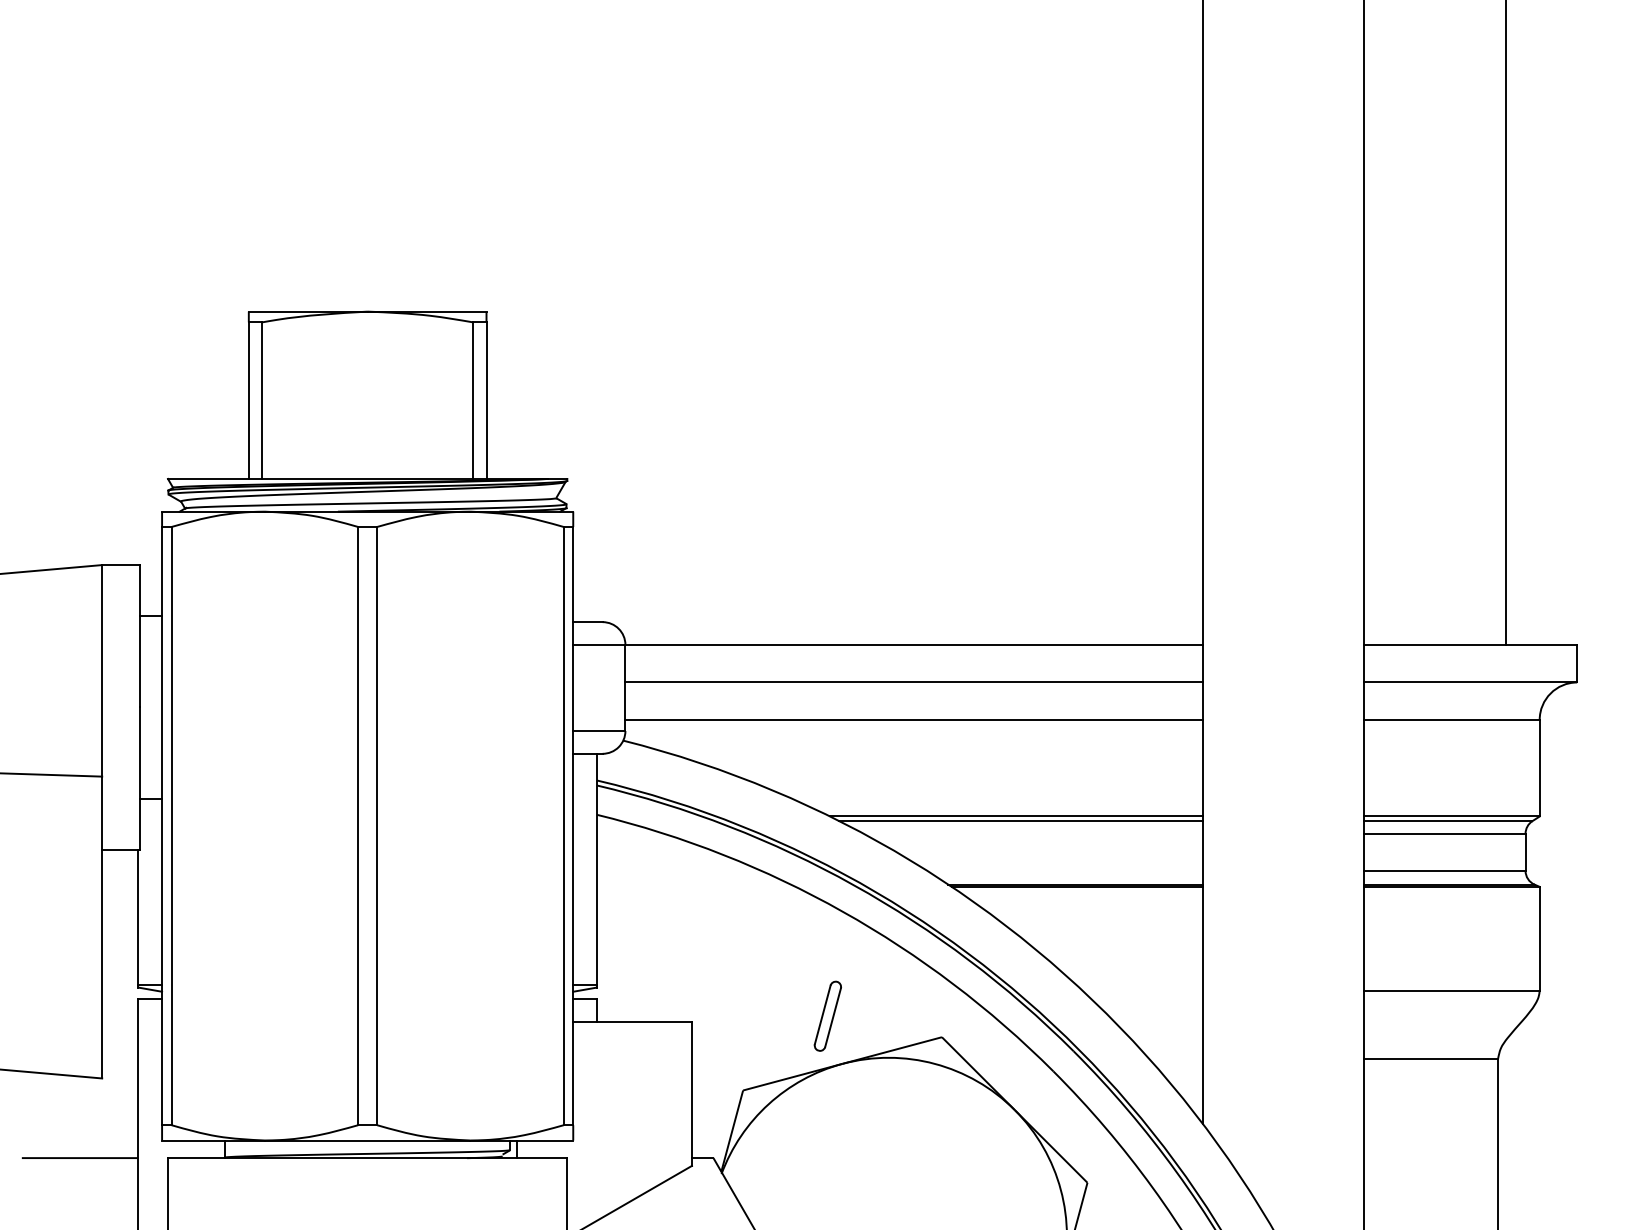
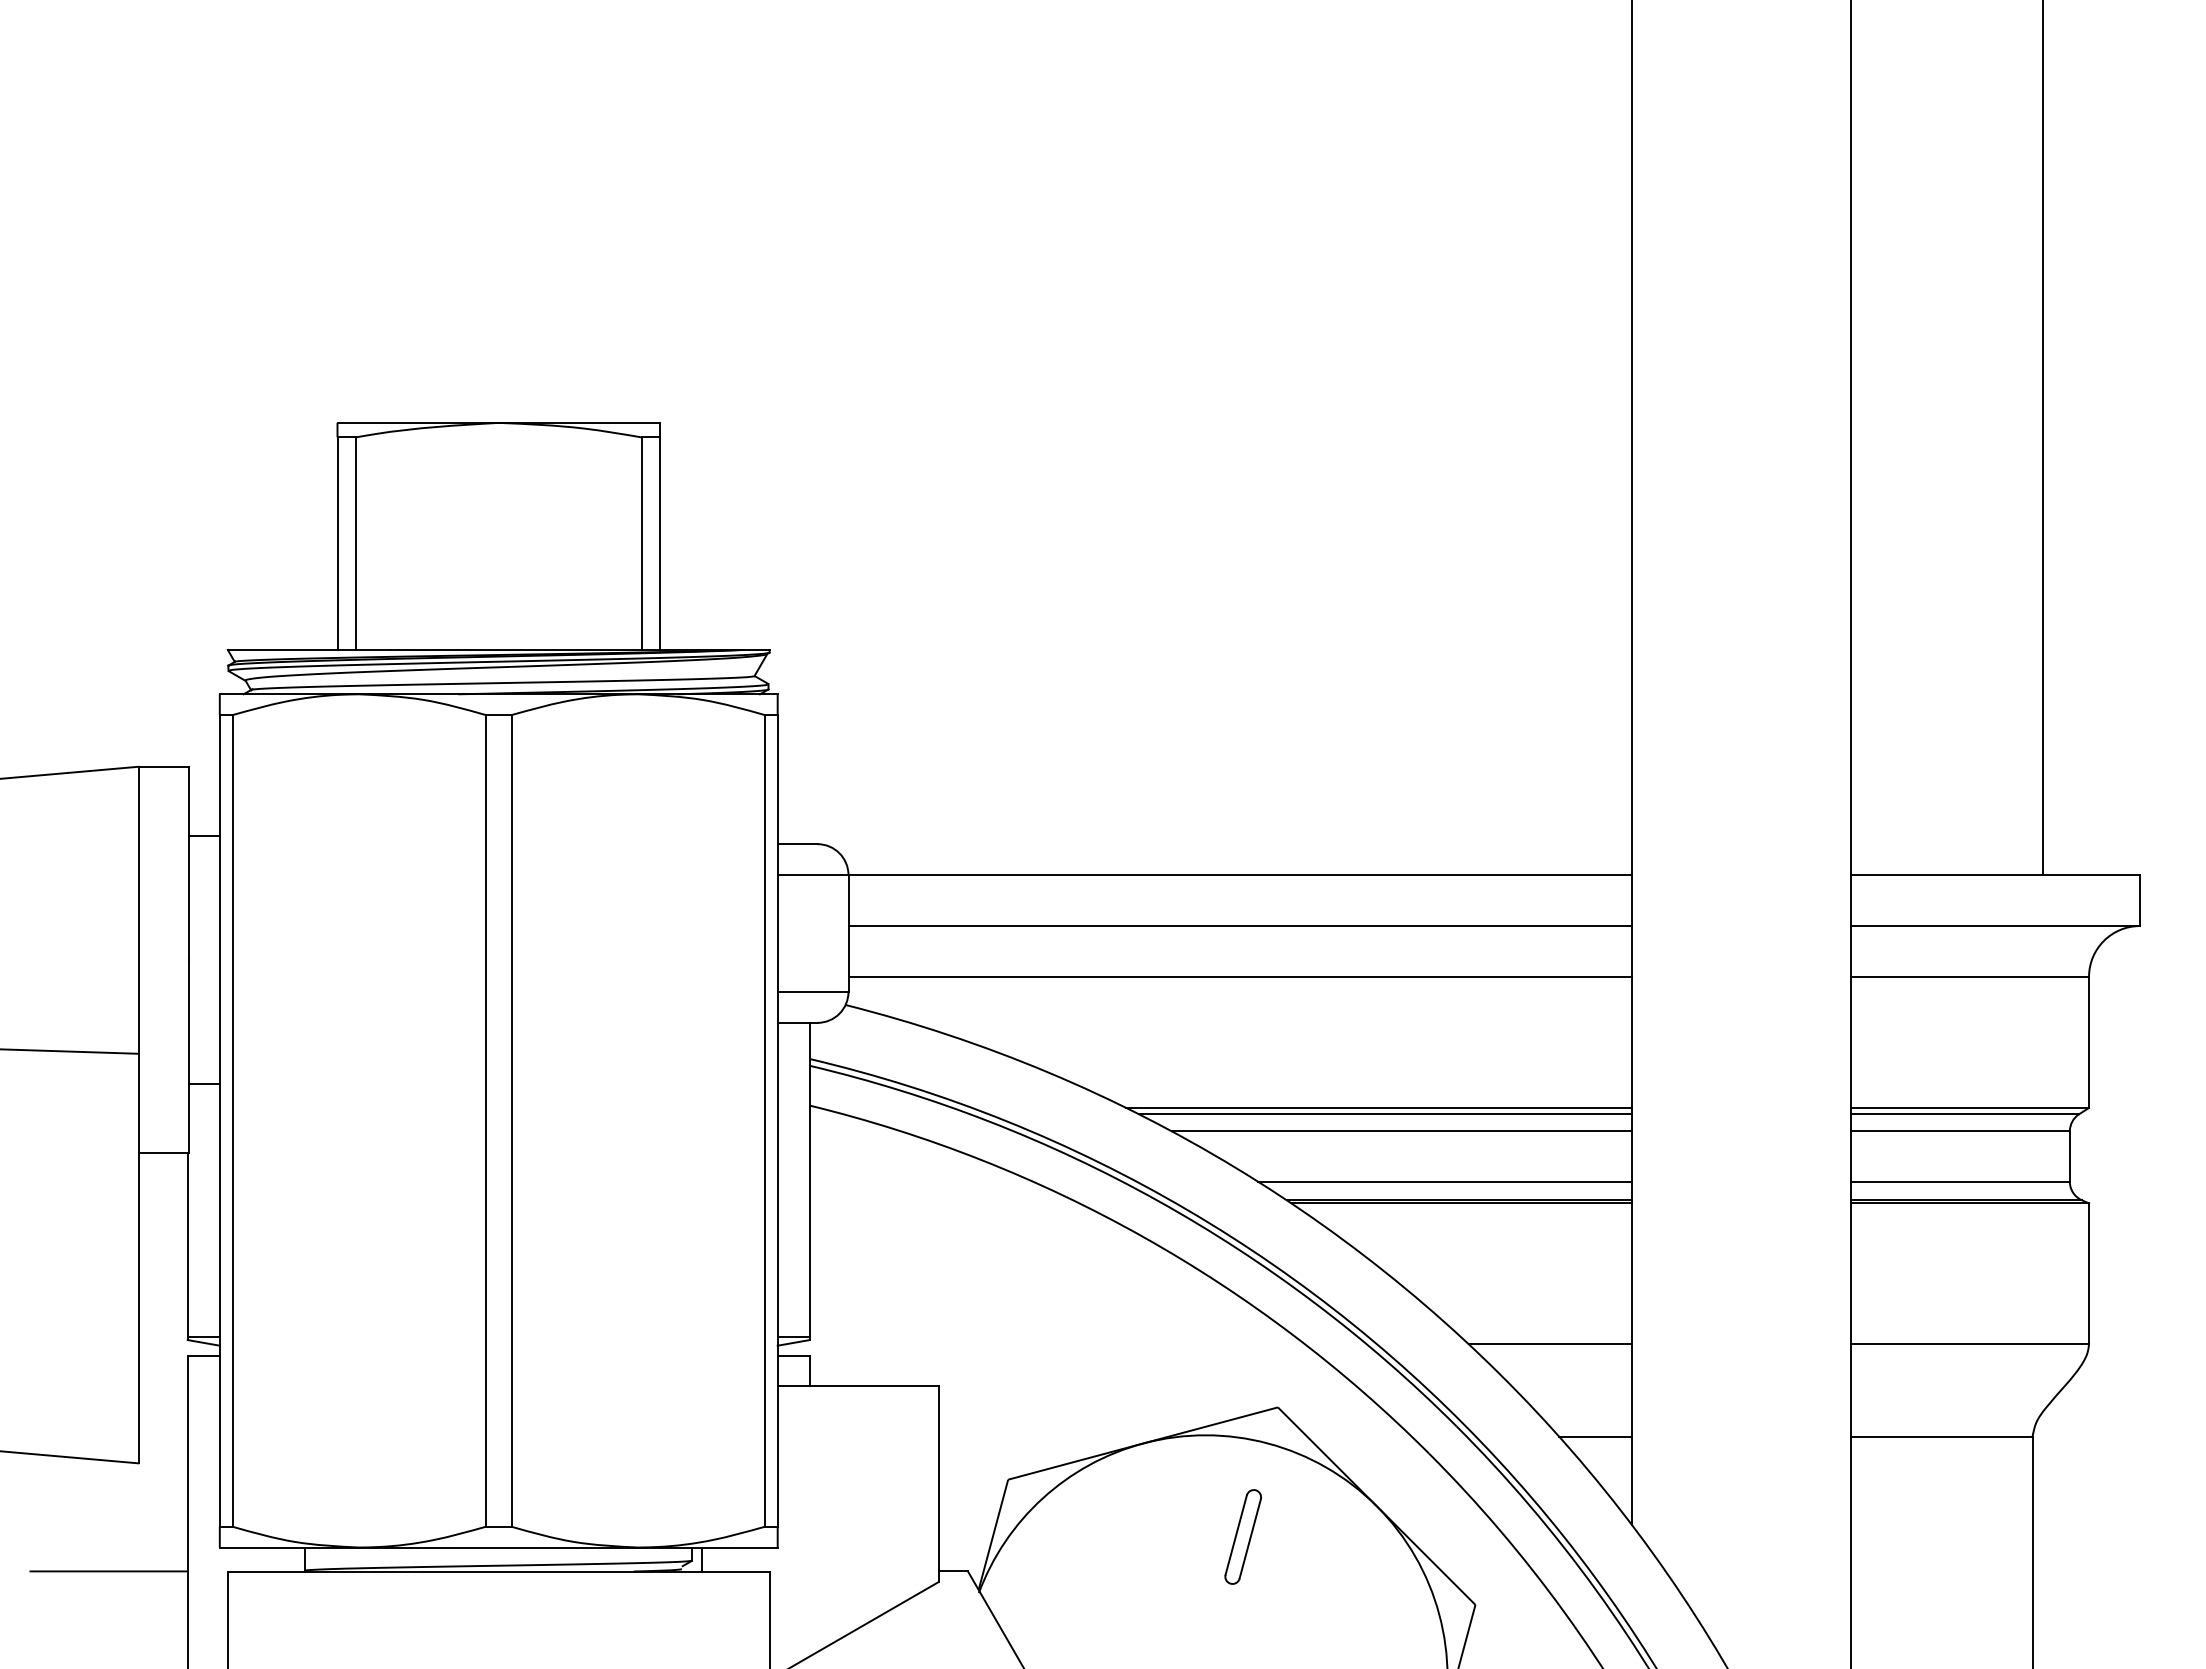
line: (1032, 833) -> (1401, 1131), added
line: (1064, 870) -> (1444, 1181), added
line: (1142, 990) -> (1549, 1344), added
part: (827, 1015) -> (1242, 1536), moved
line: (1175, 1058) -> (1595, 1436), added

